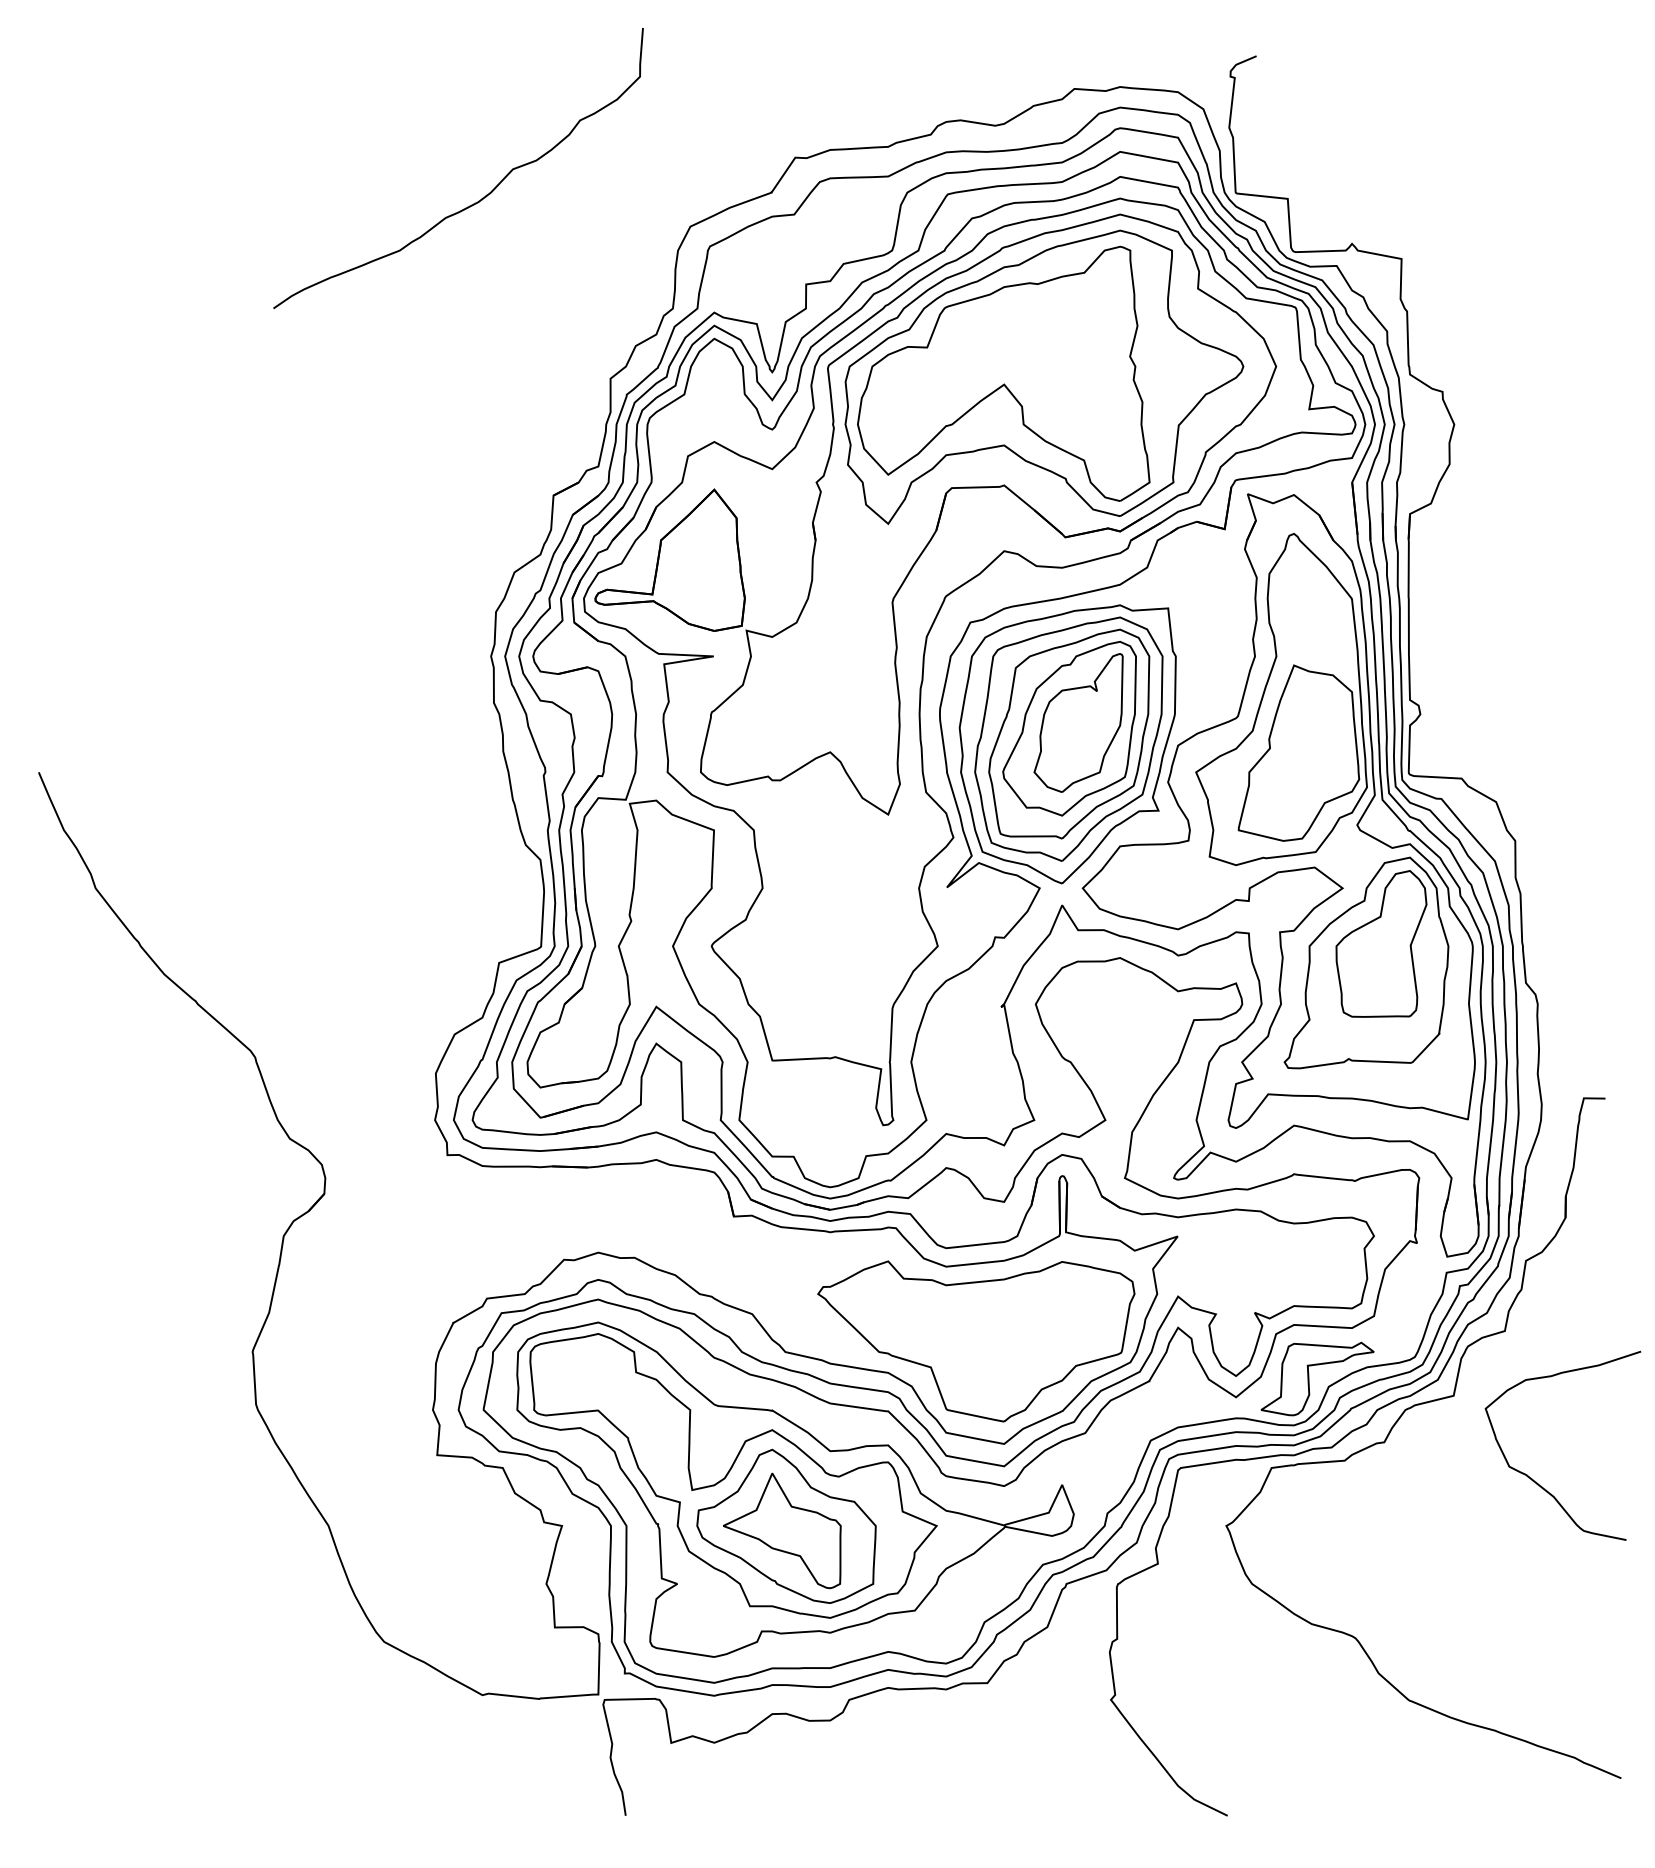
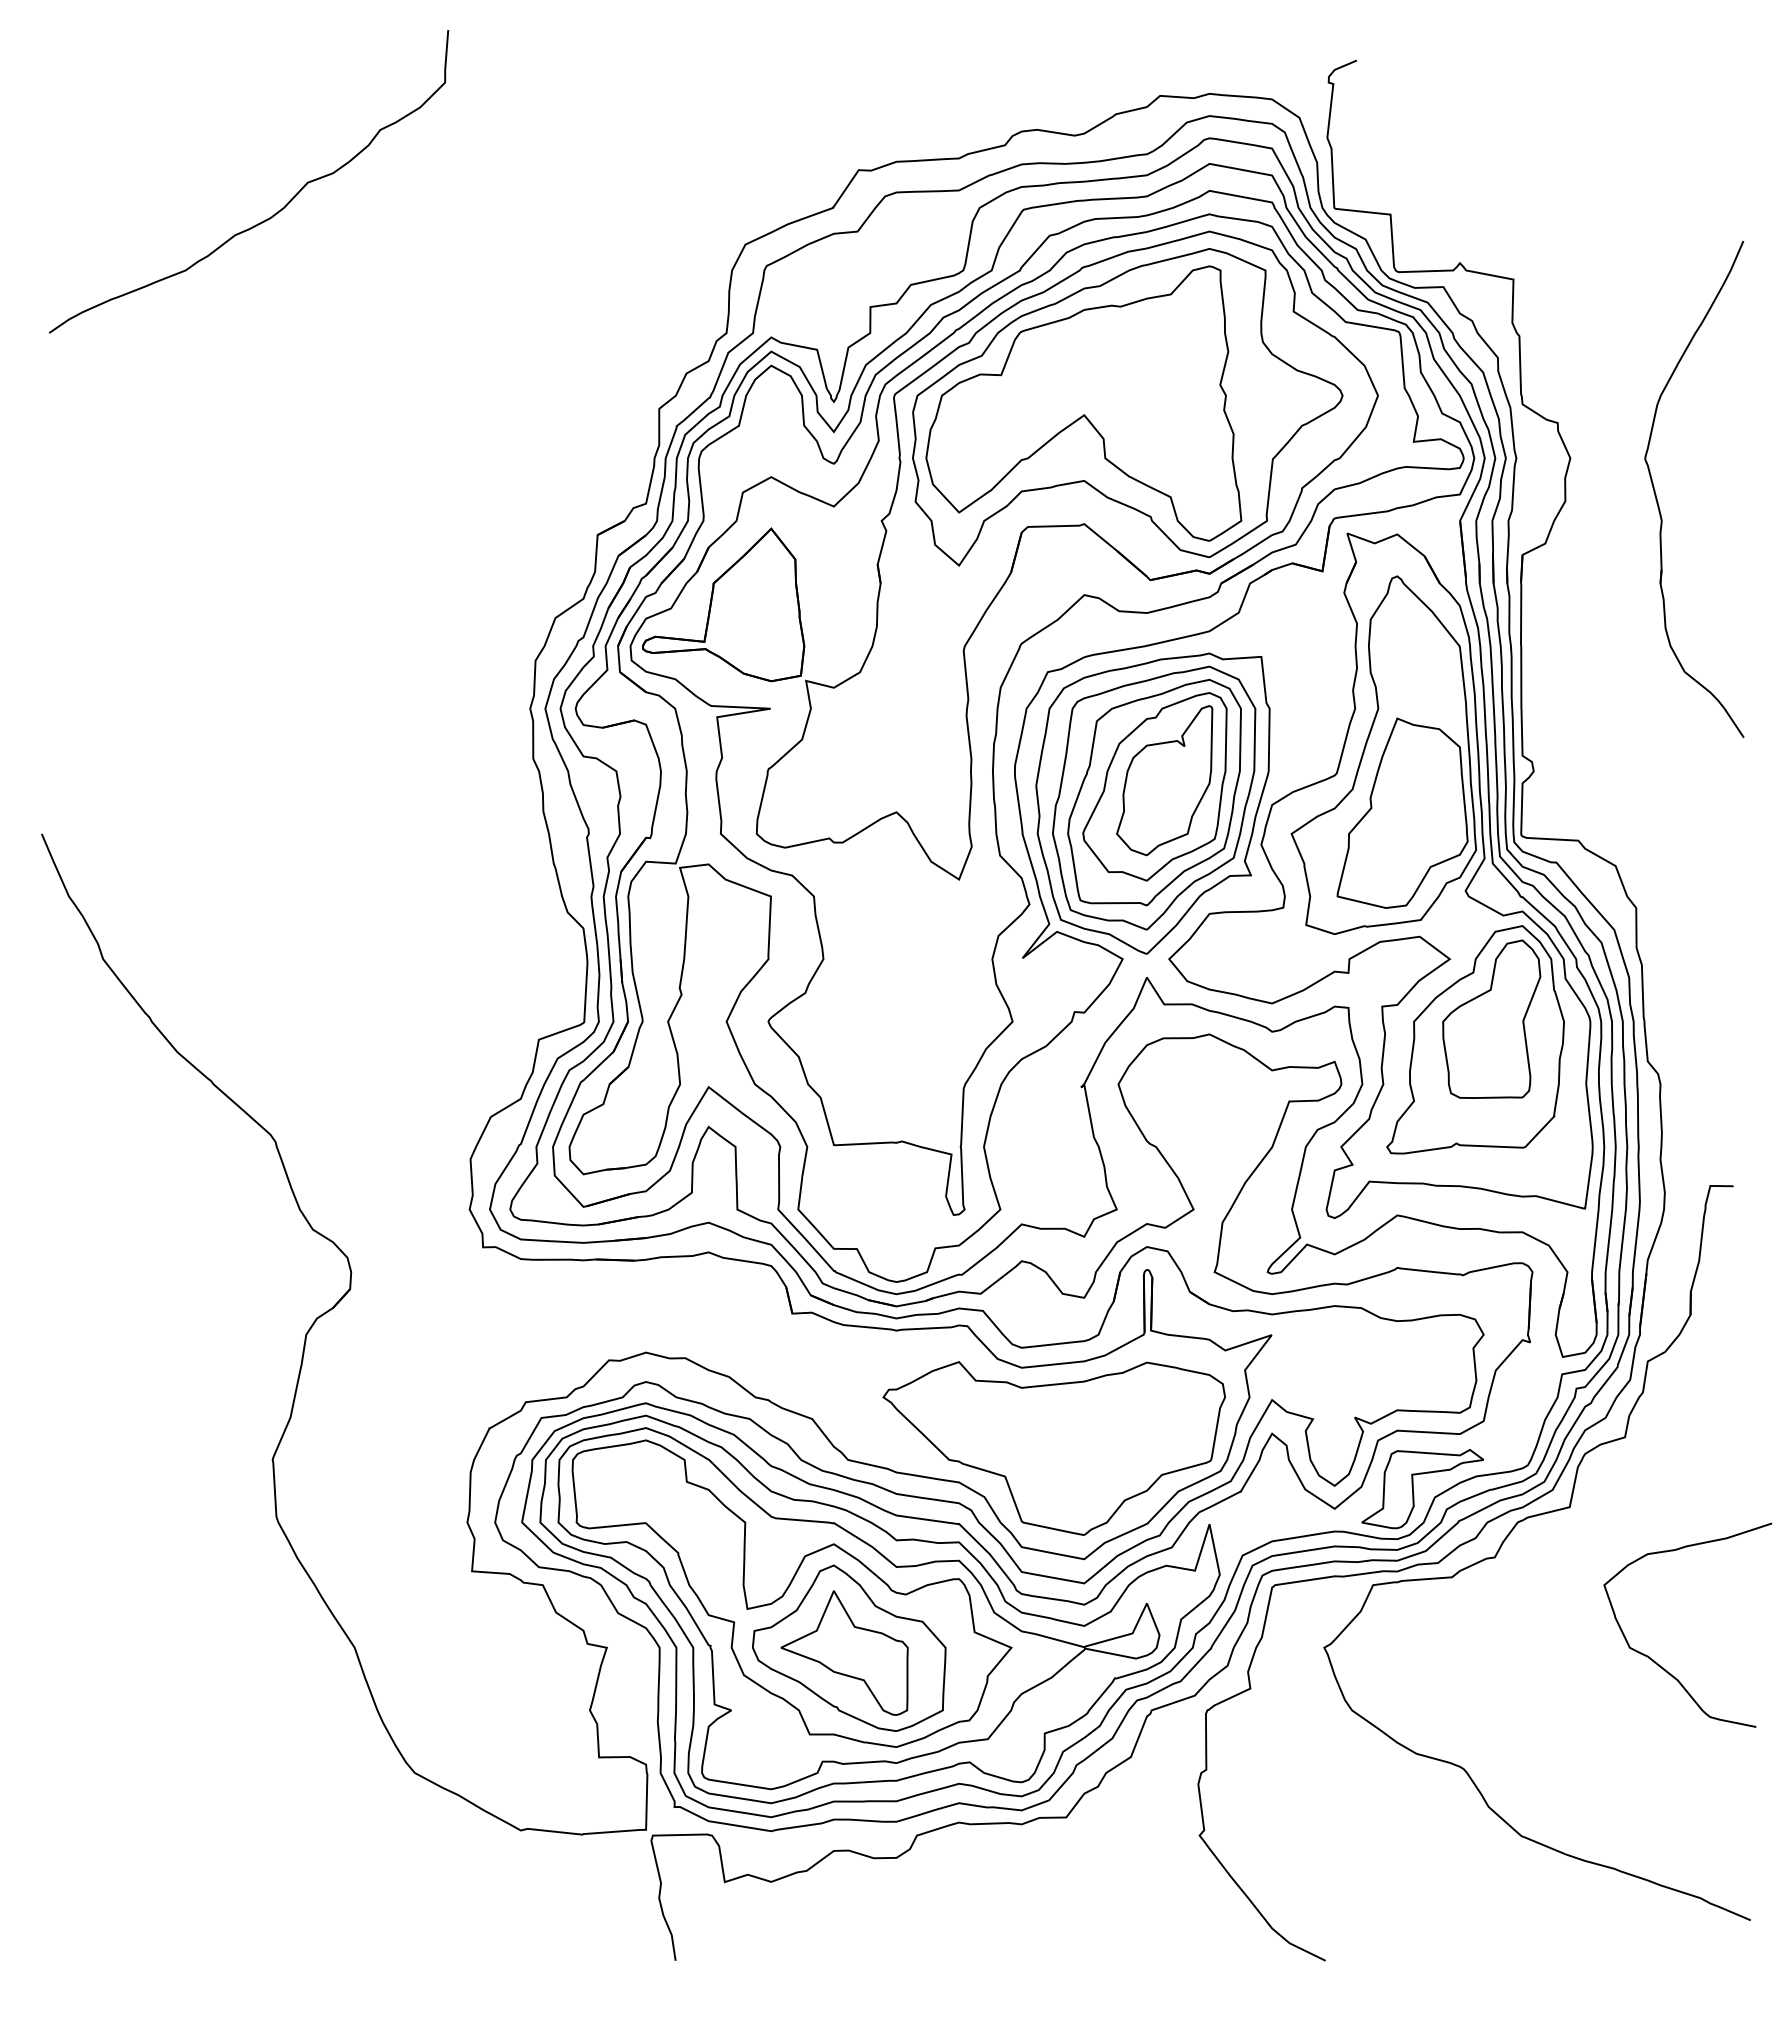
curve: (481, 198) -> (273, 214), moved
part: (1534, 461) -> (1657, 498), added
curve: (1535, 1481) -> (1658, 1663), moved
part: (814, 1490) -> (879, 1609), added

